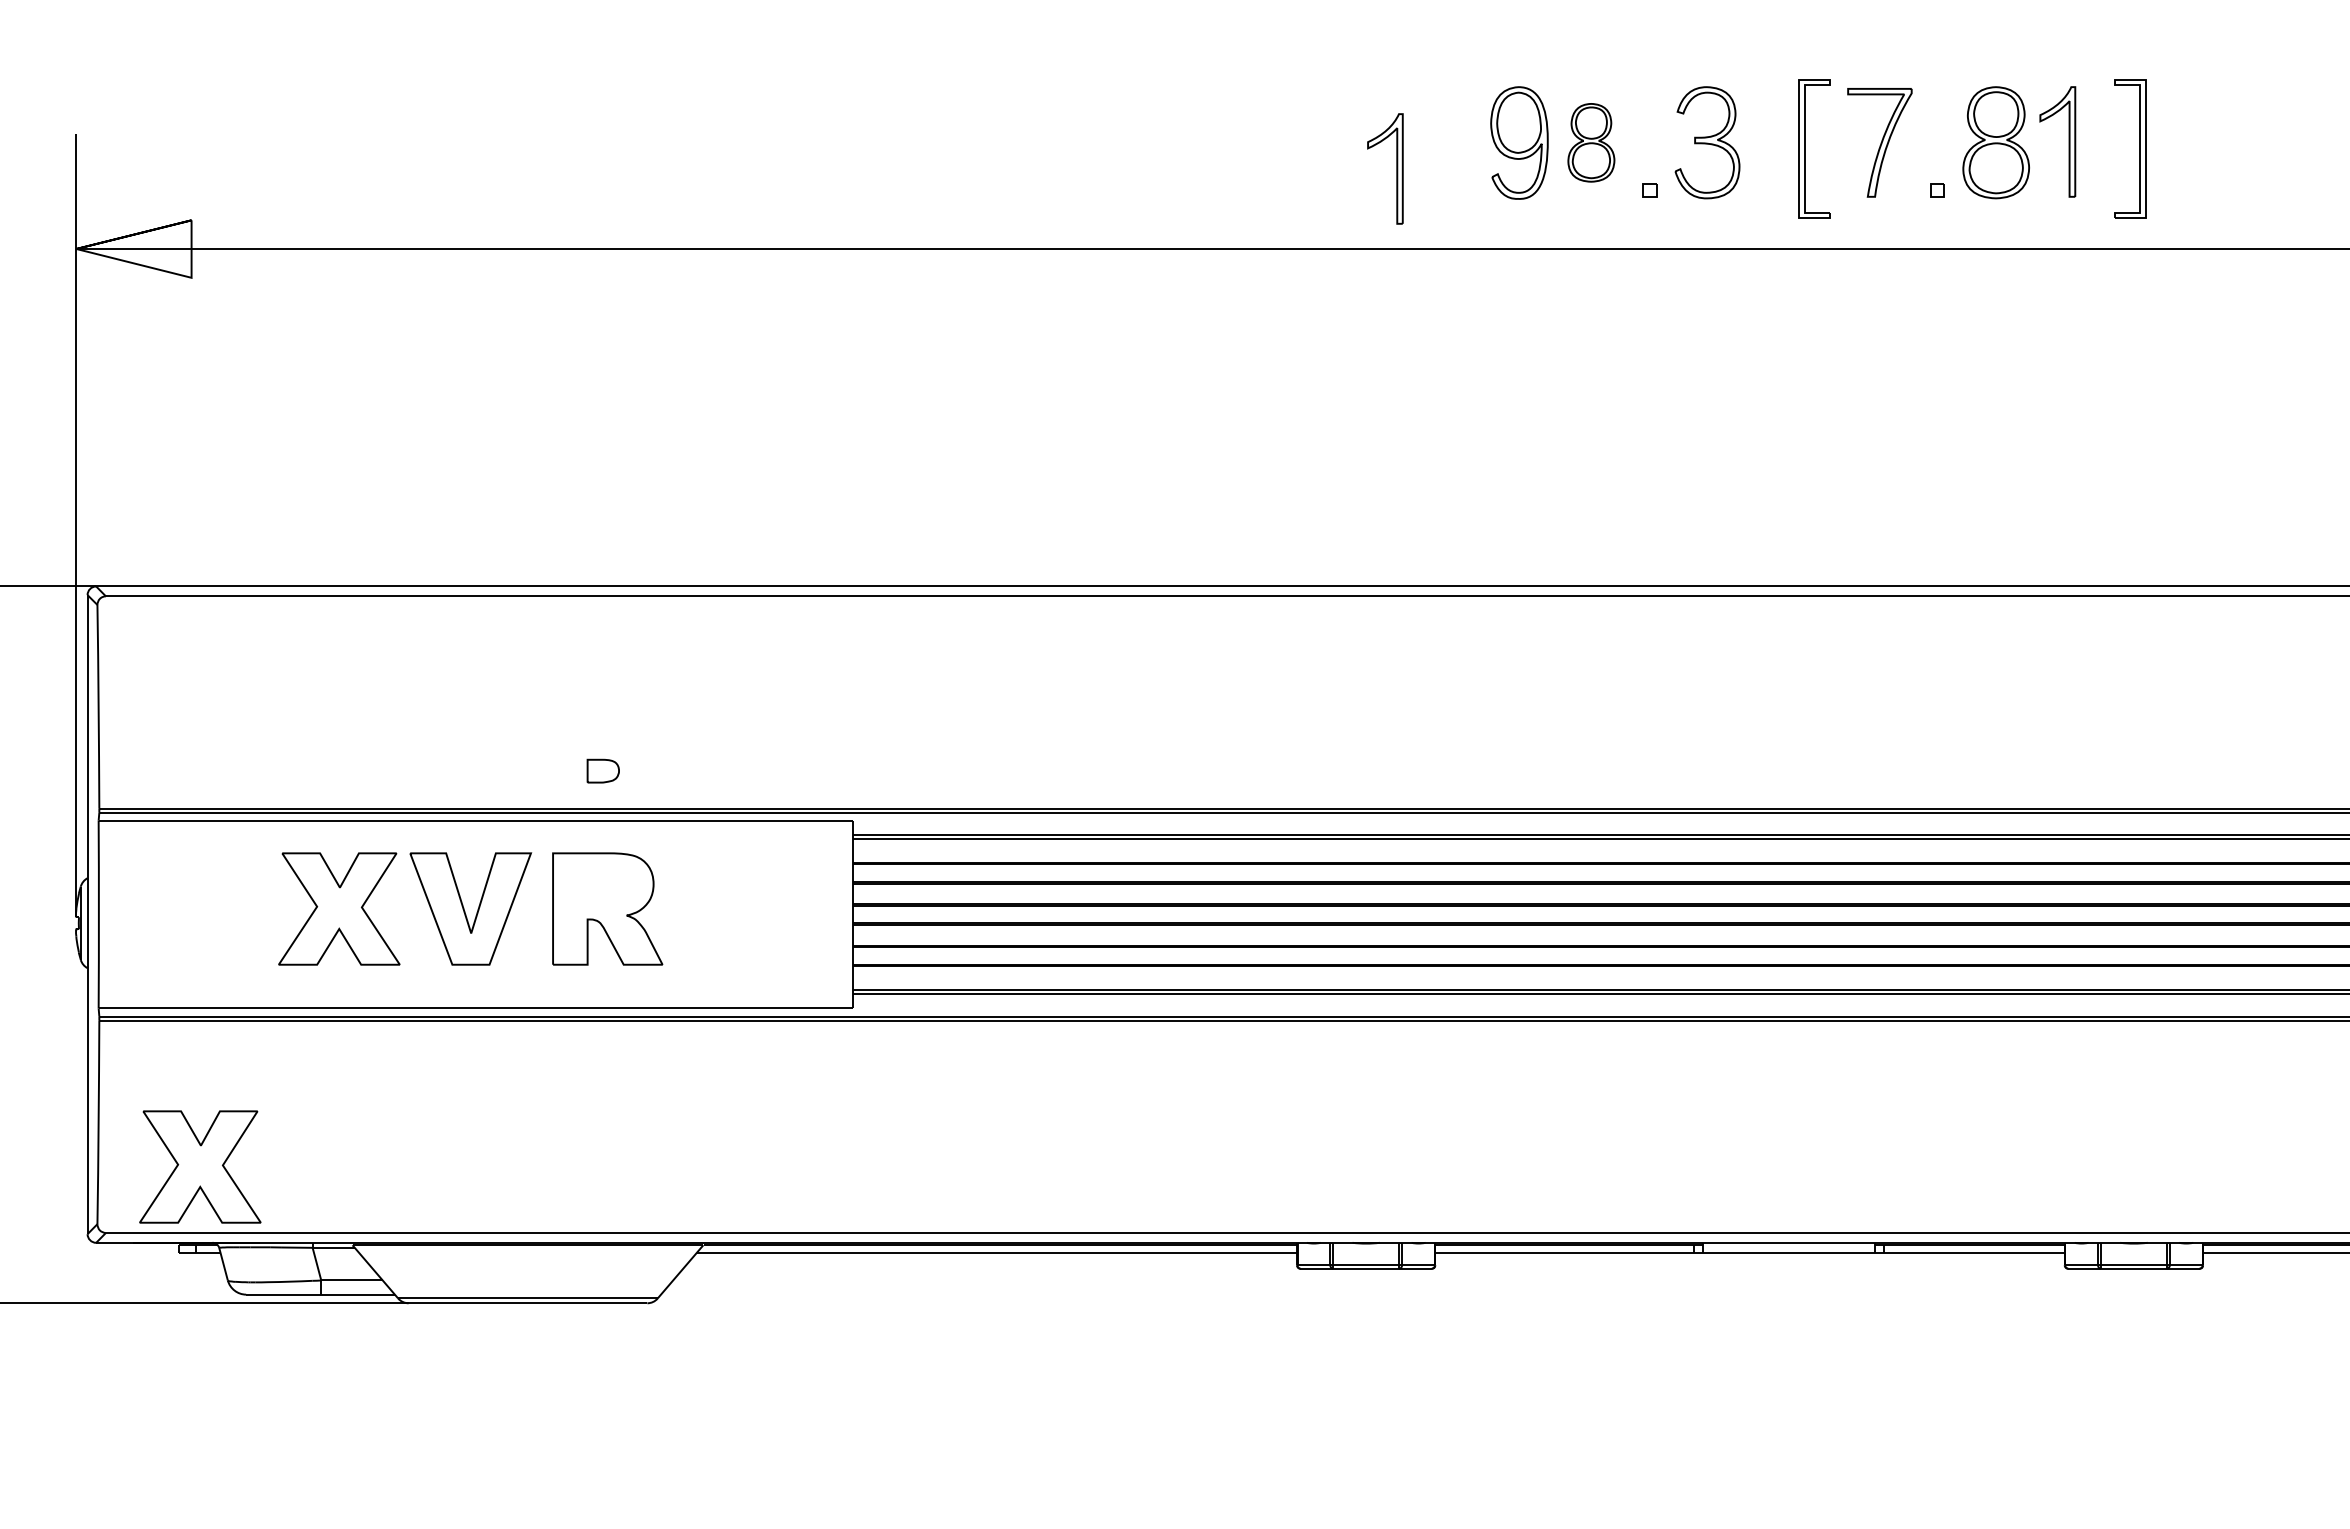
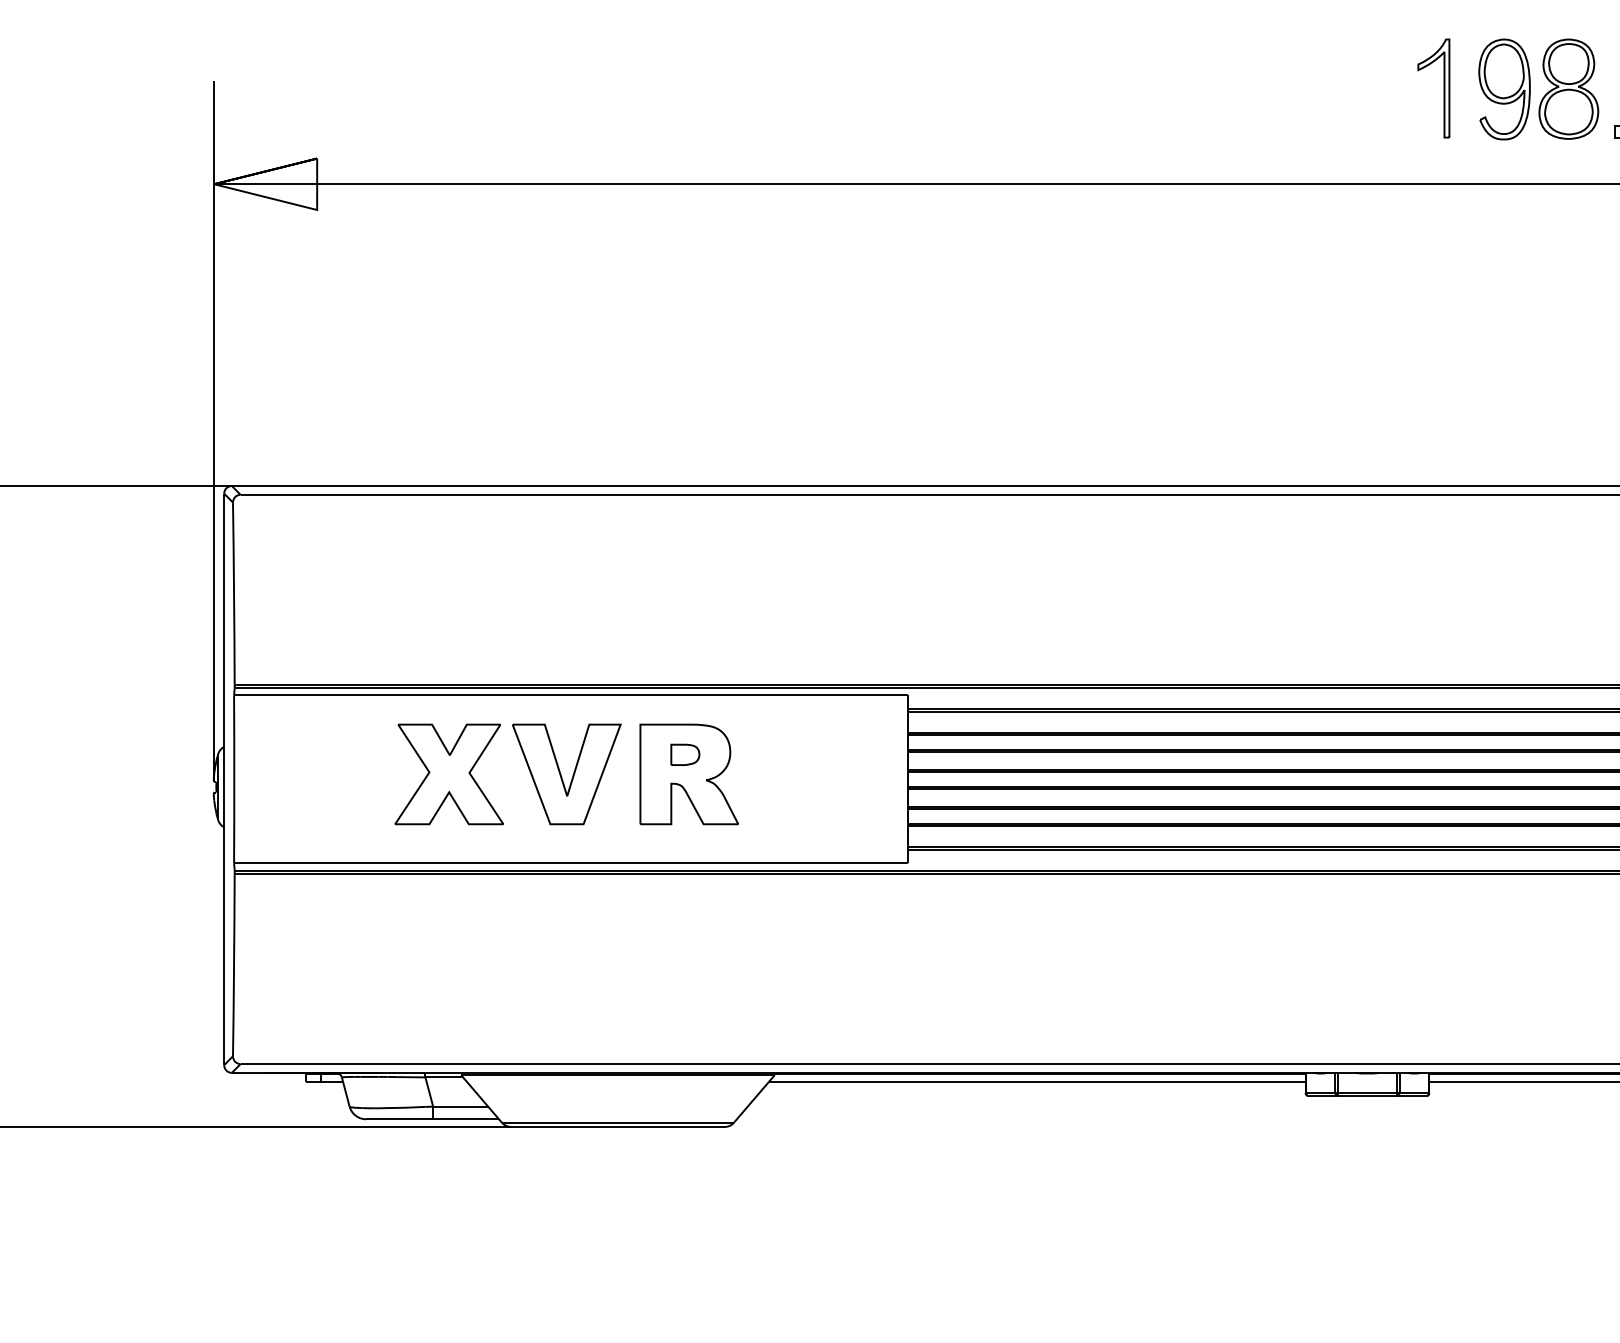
part: (1591, 142) -> (1568, 89), size x1.43
part: (1396, 168) -> (1443, 88), moved
part: (602, 770) -> (684, 754), moved
part: (200, 1166) -> (325, 1004), removed

